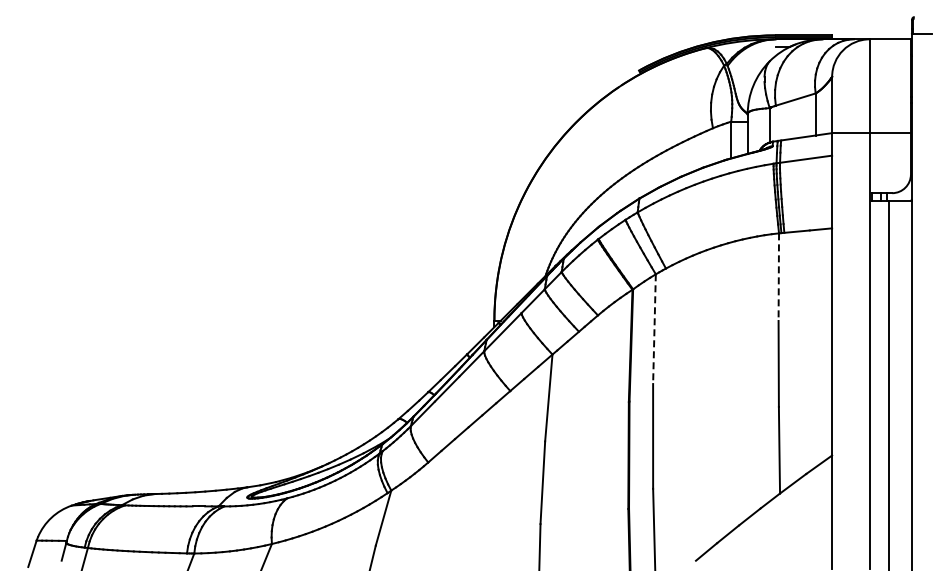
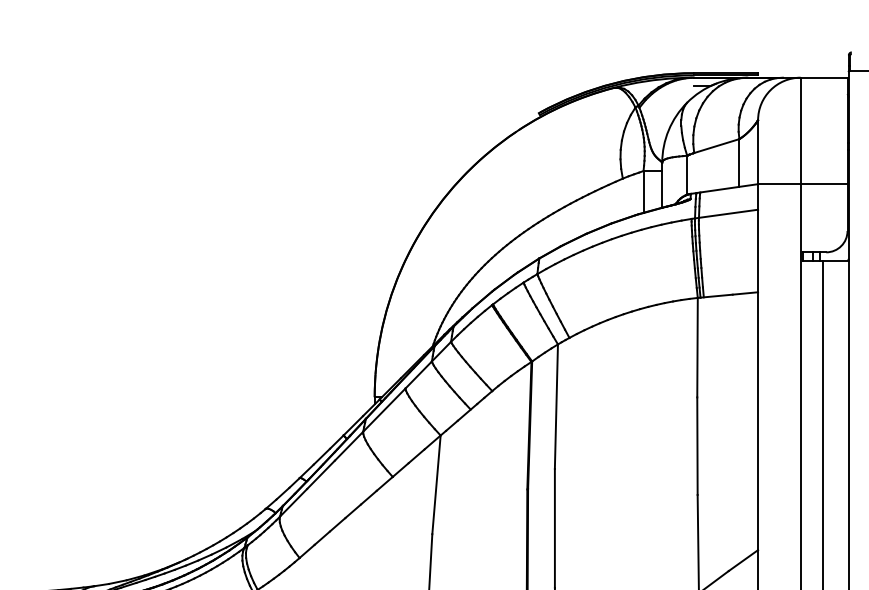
line: (778, 277) -> (697, 348), dashed -> solid
line: (654, 329) -> (556, 407), dashed -> solid

